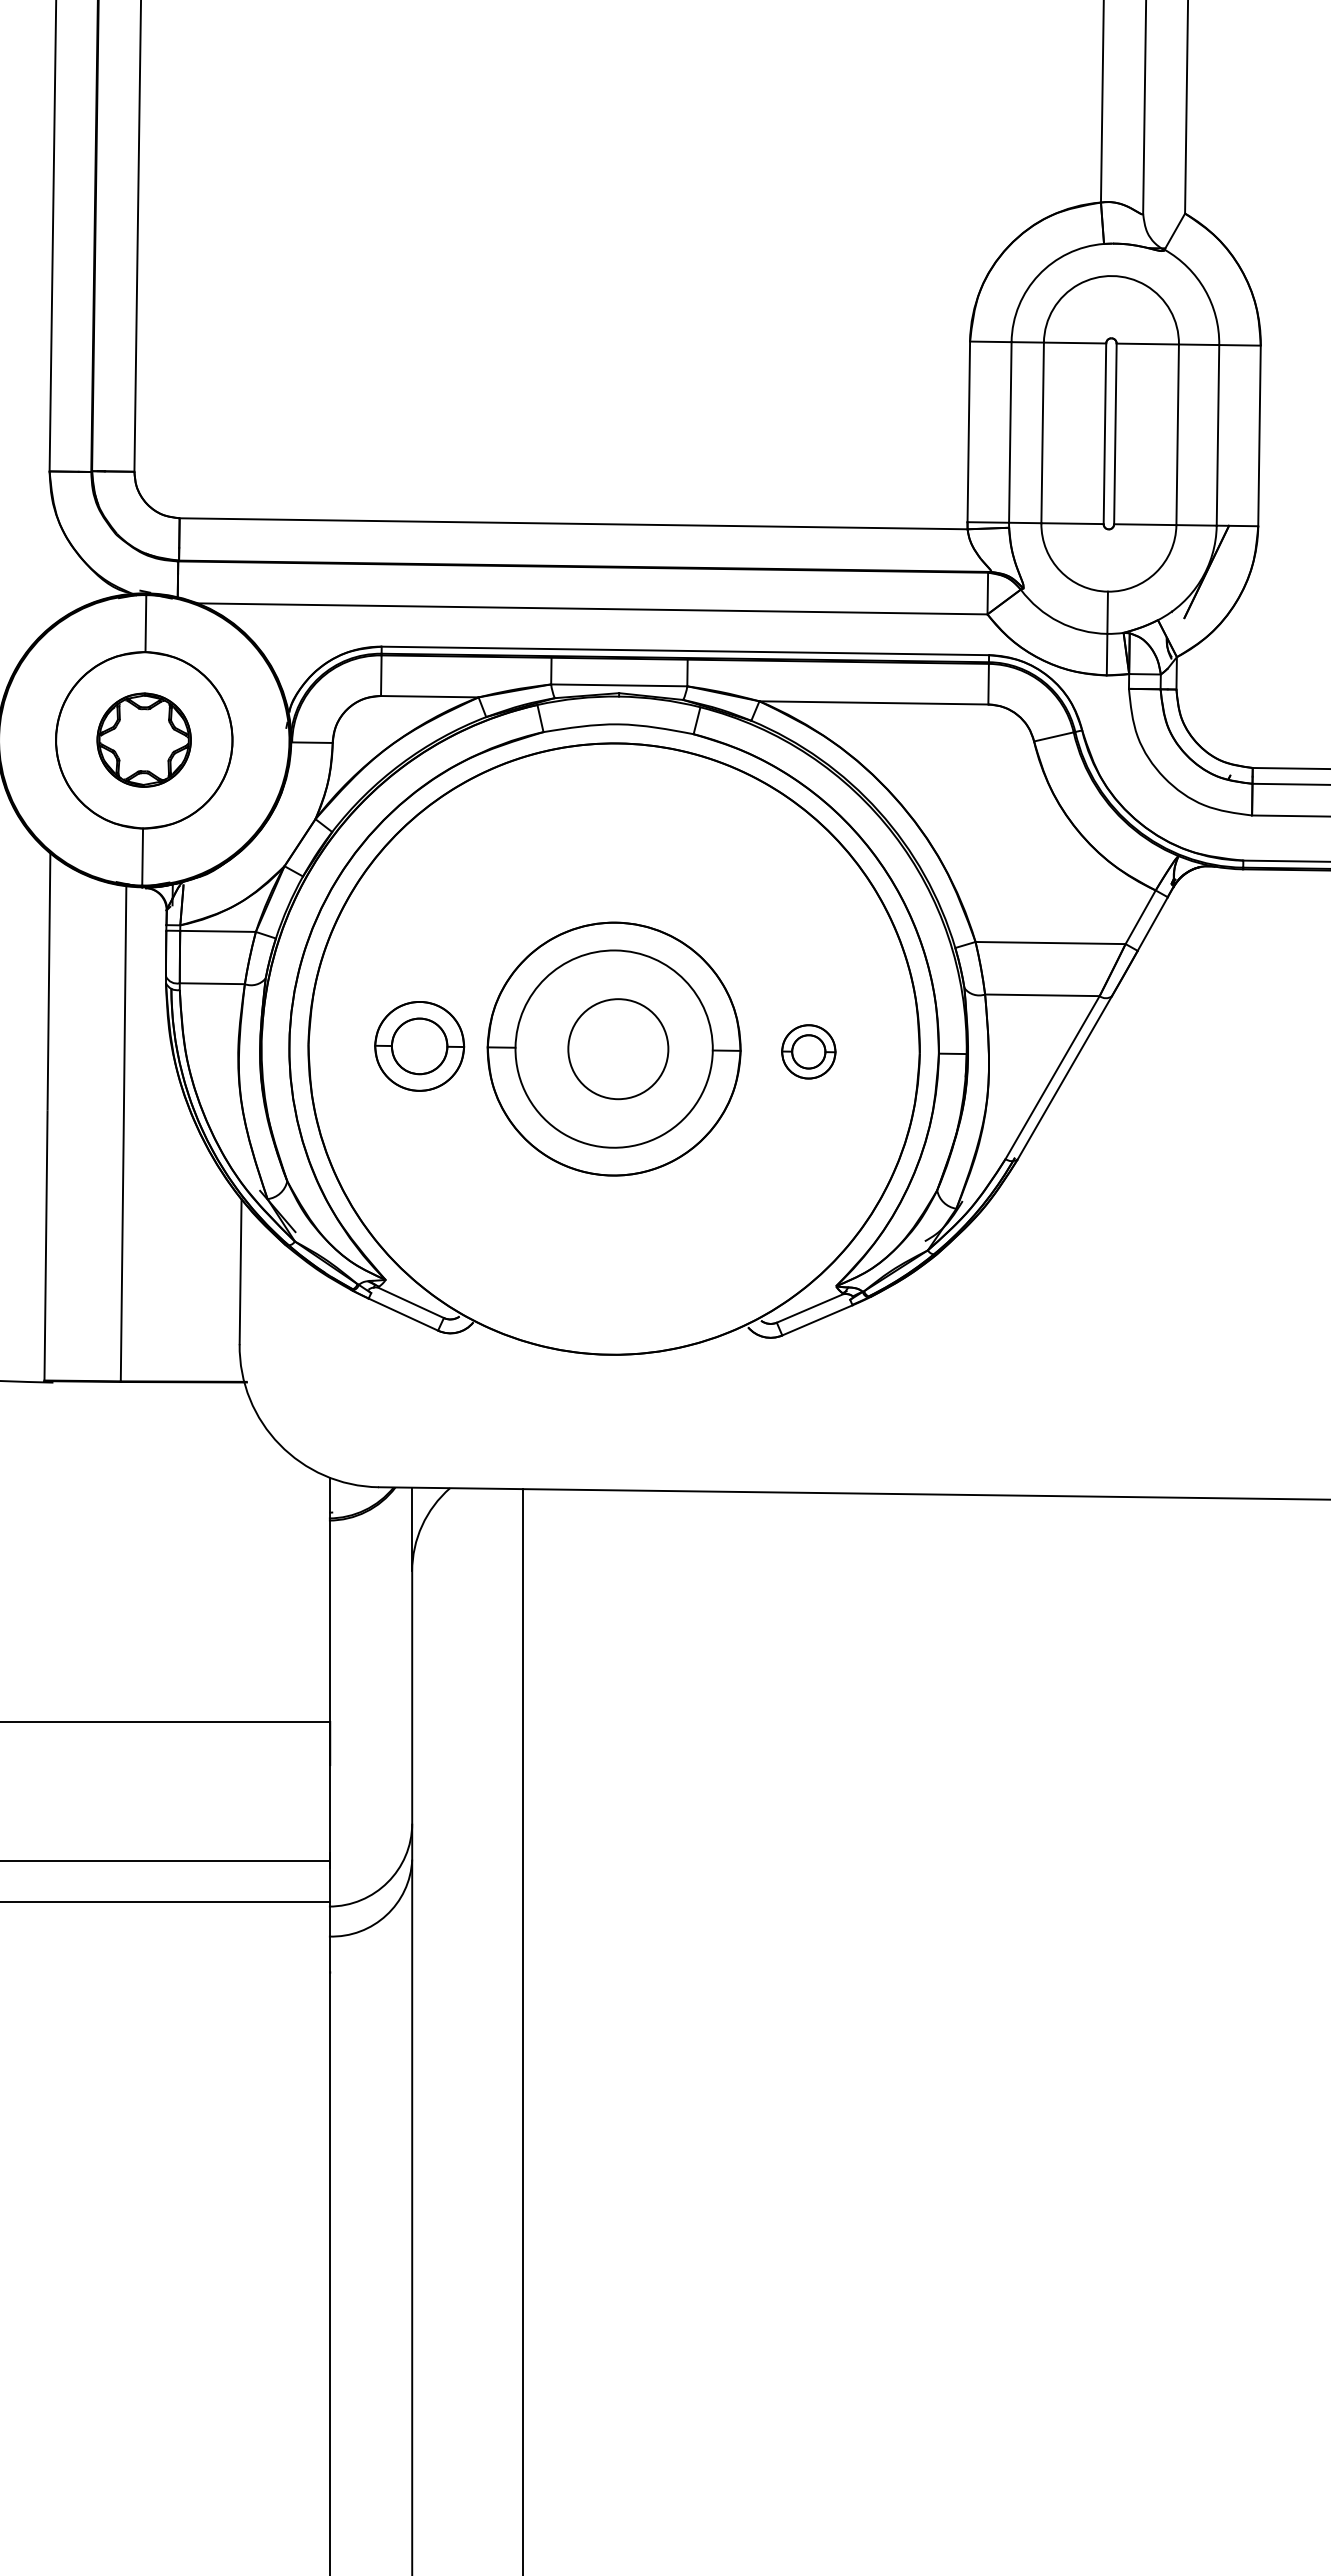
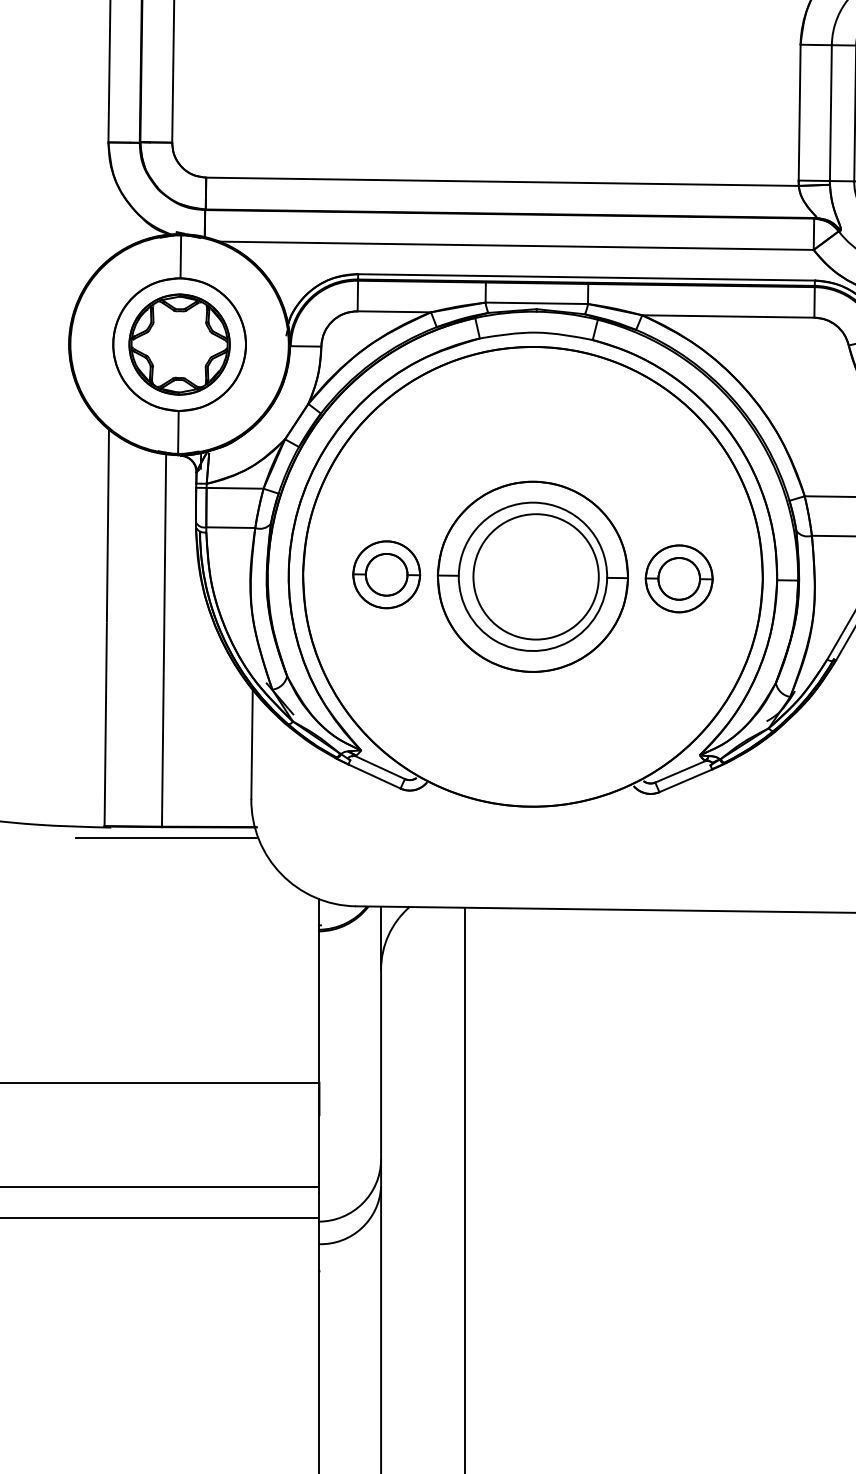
part: (143, 739) -> (179, 344), size x1.43
circle: (617, 1048) -> (535, 576), size x1.67
part: (808, 1051) -> (679, 578), size x1.67
line: (127, 1395) -> (167, 837), added

